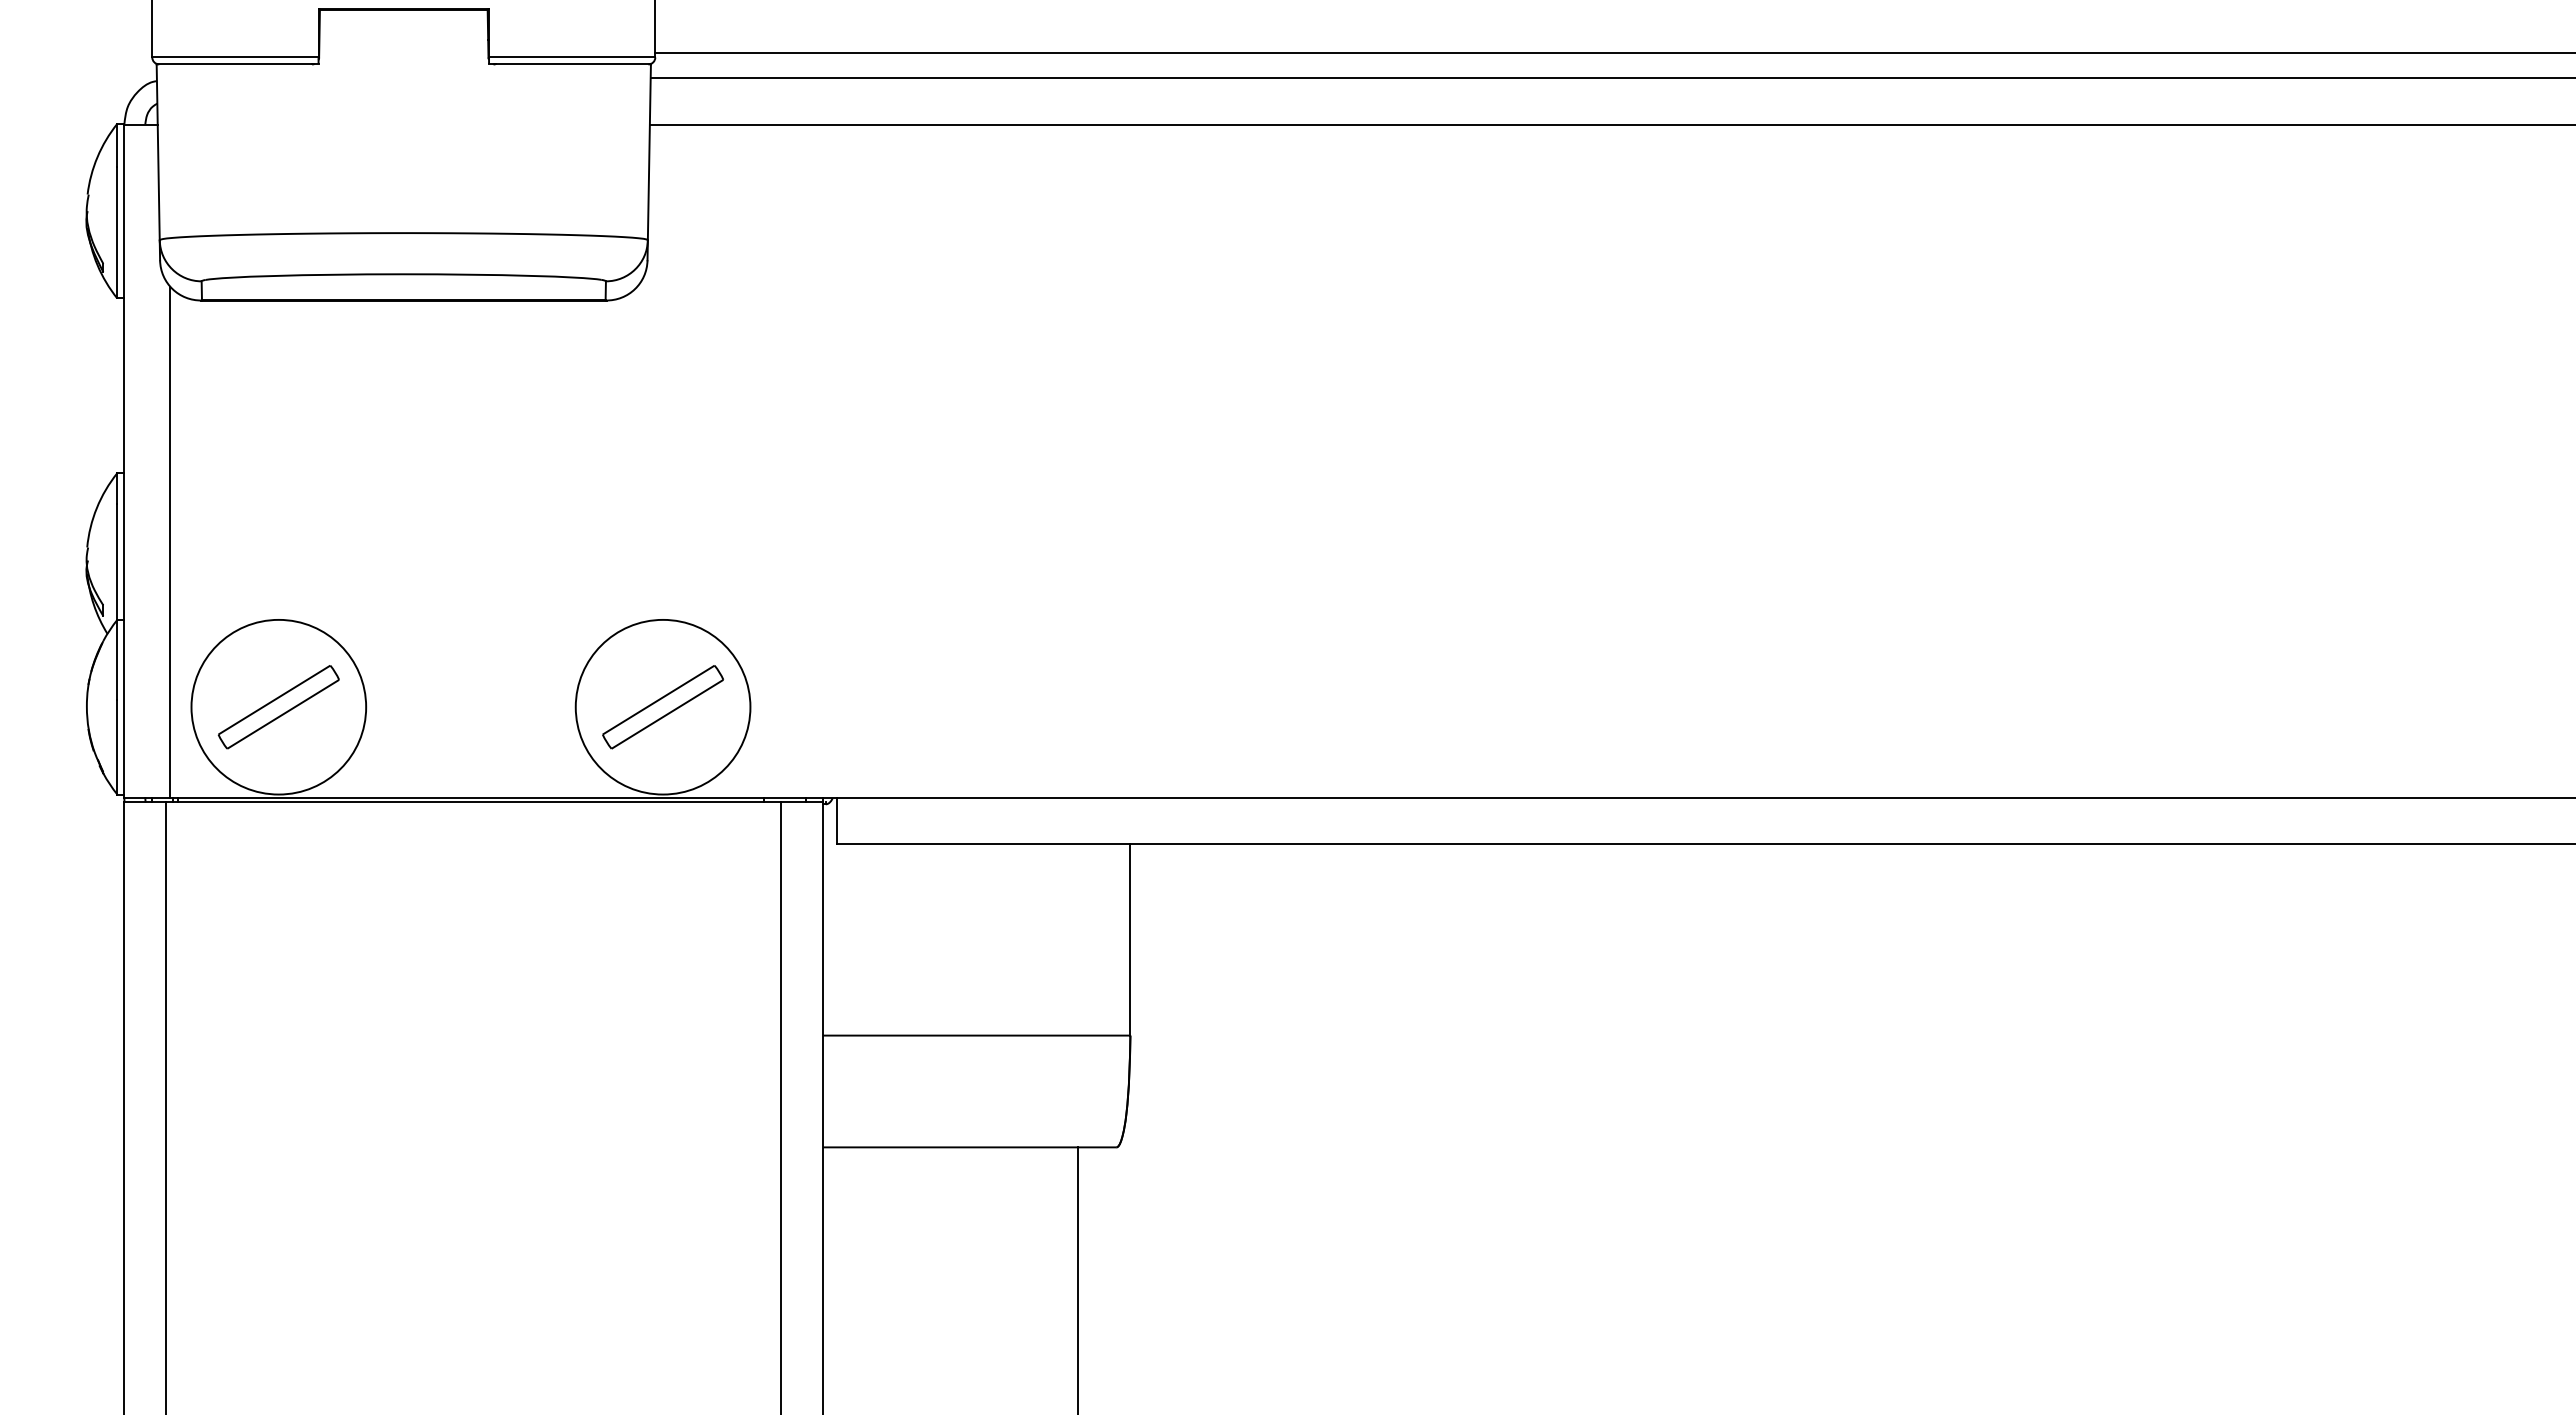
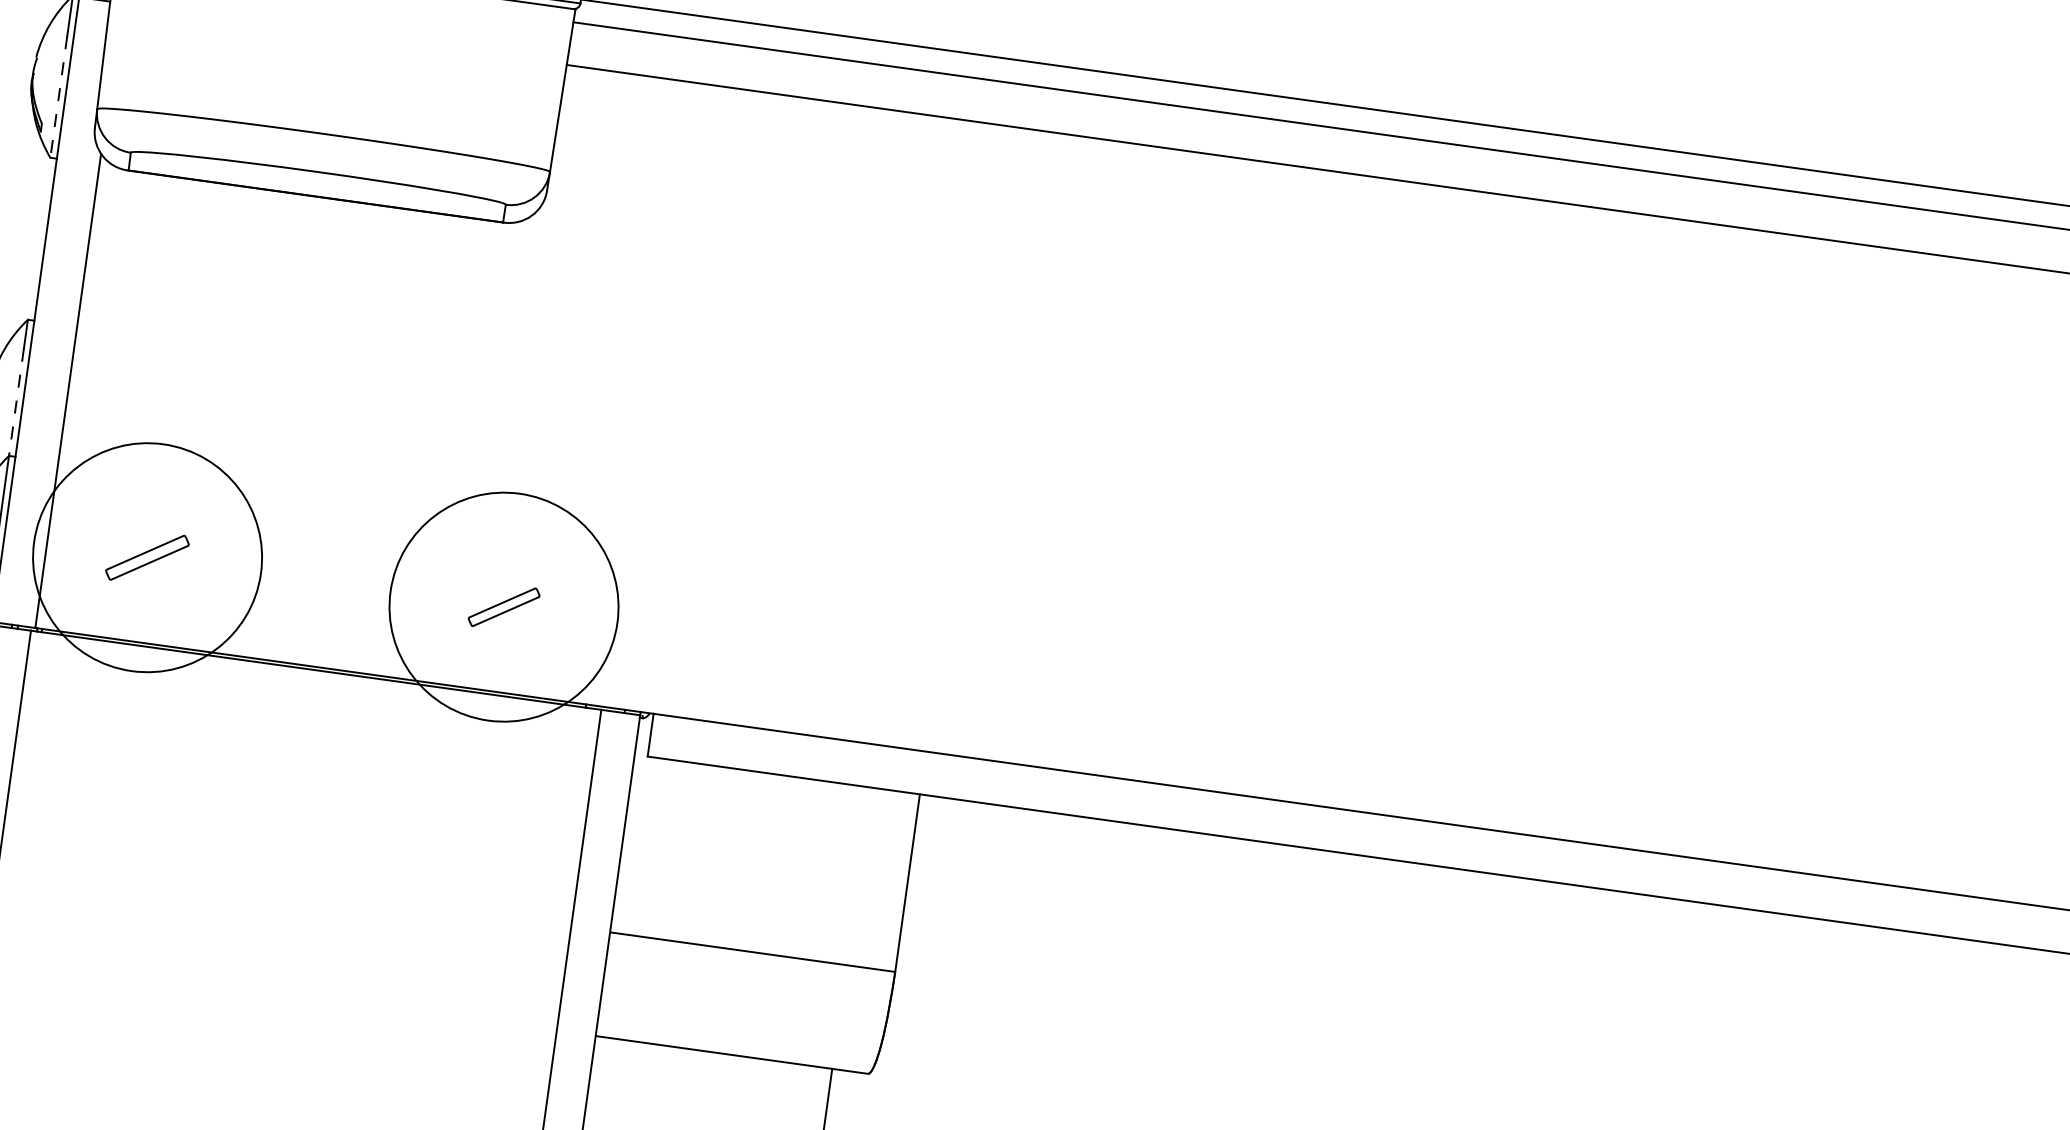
line: (117, 233) -> (58, 97), solid -> dashed
line: (117, 562) -> (16, 402), solid -> dashed
circle: (278, 706) -> (147, 557), size x1.4
circle: (662, 706) -> (503, 606), size x1.4
part: (278, 707) -> (147, 557), size x0.7
part: (663, 707) -> (504, 607), size x0.6

